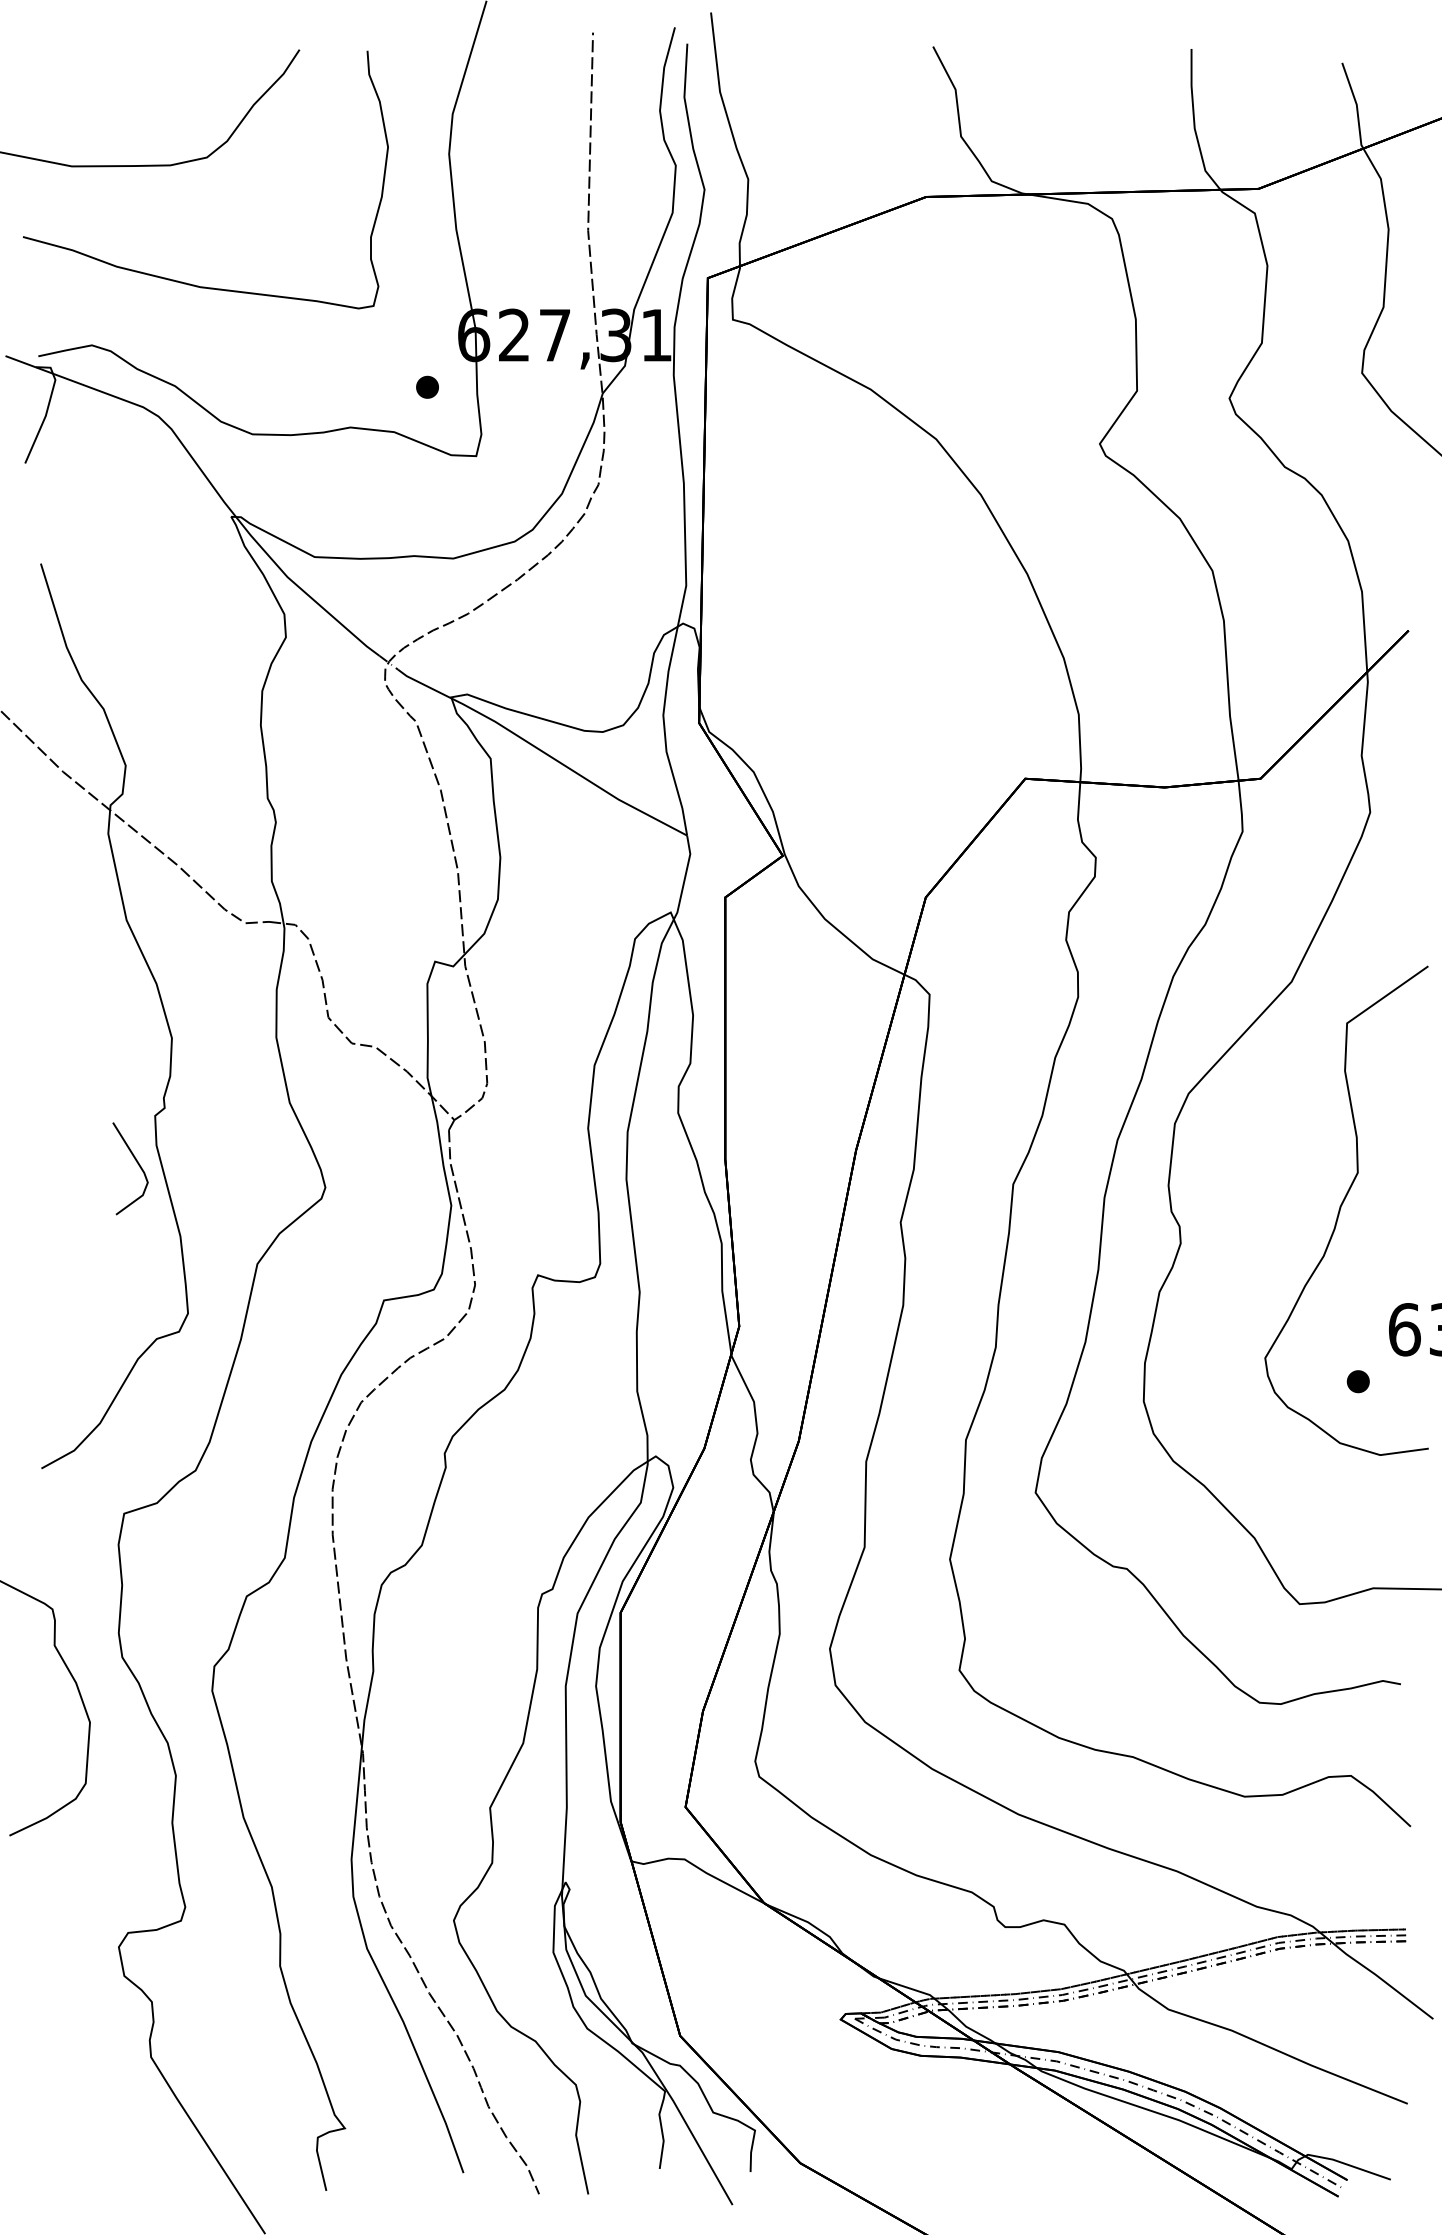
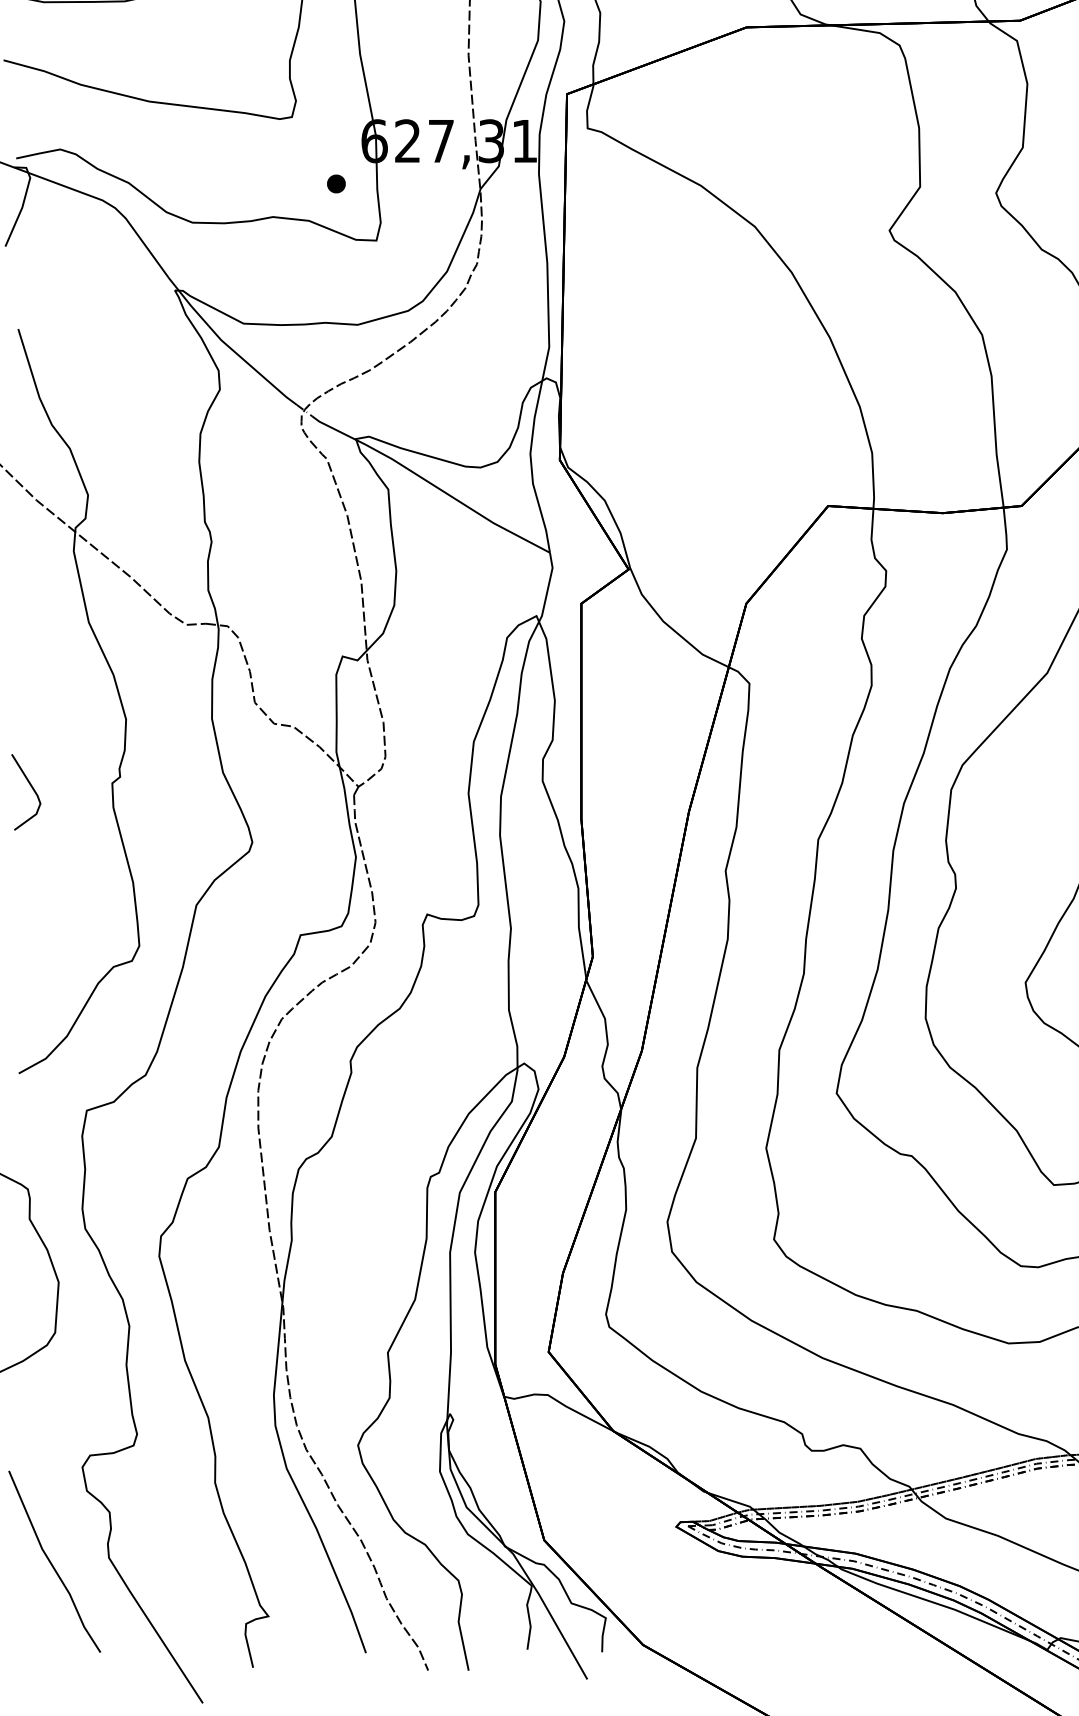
line: (137, 1164) -> (31, 788), moved
line: (81, 2063) -> (51, 1562), added

